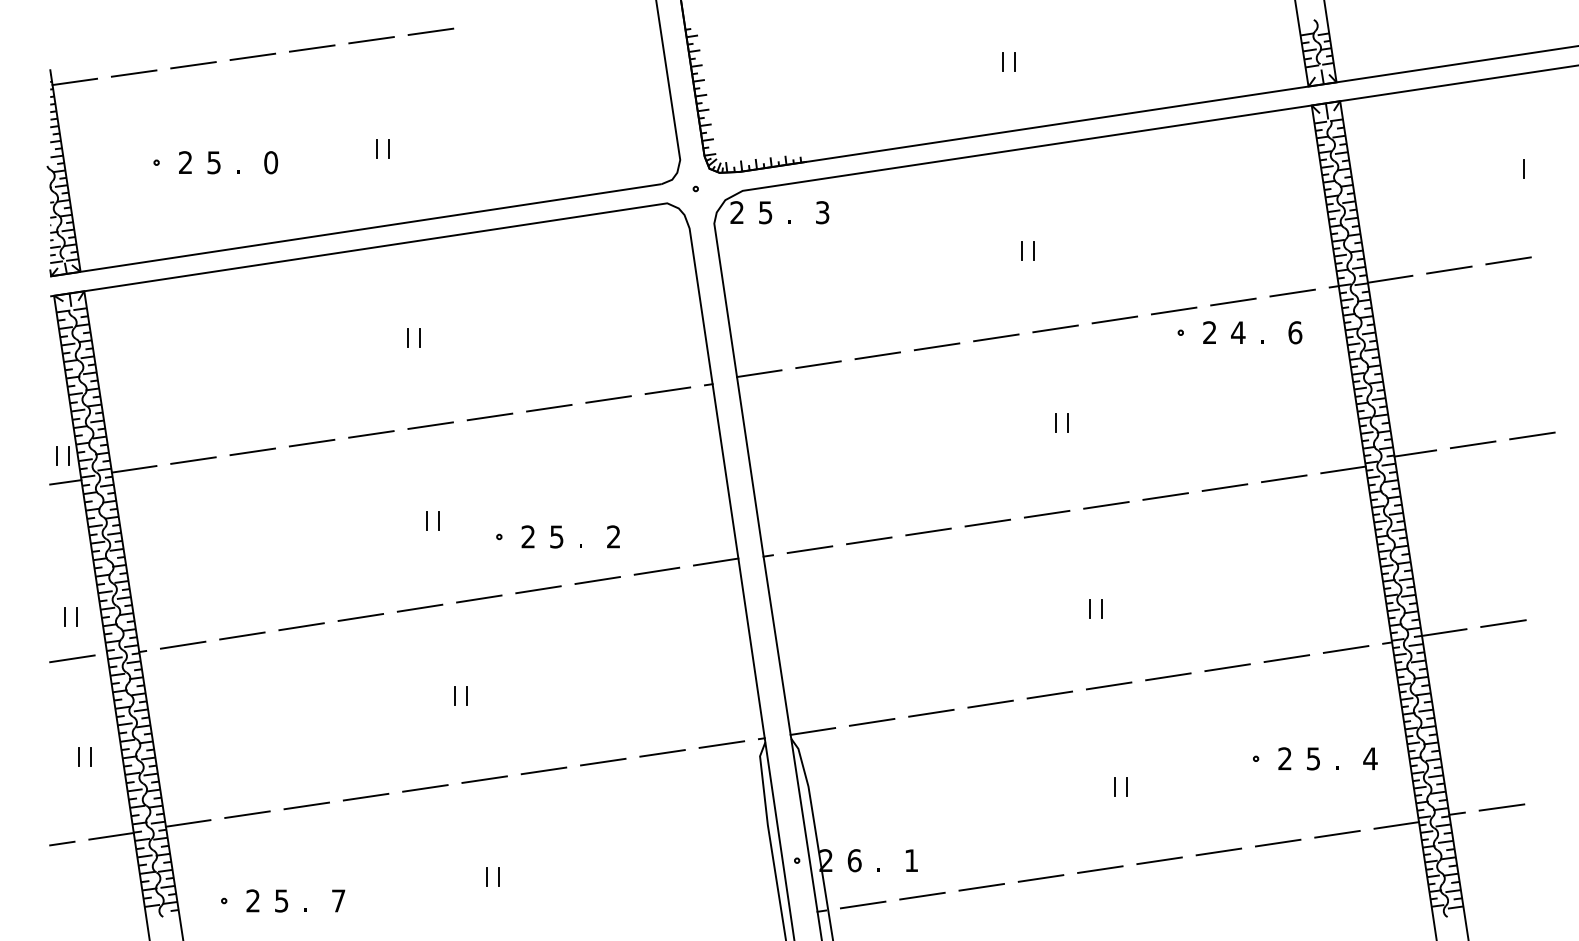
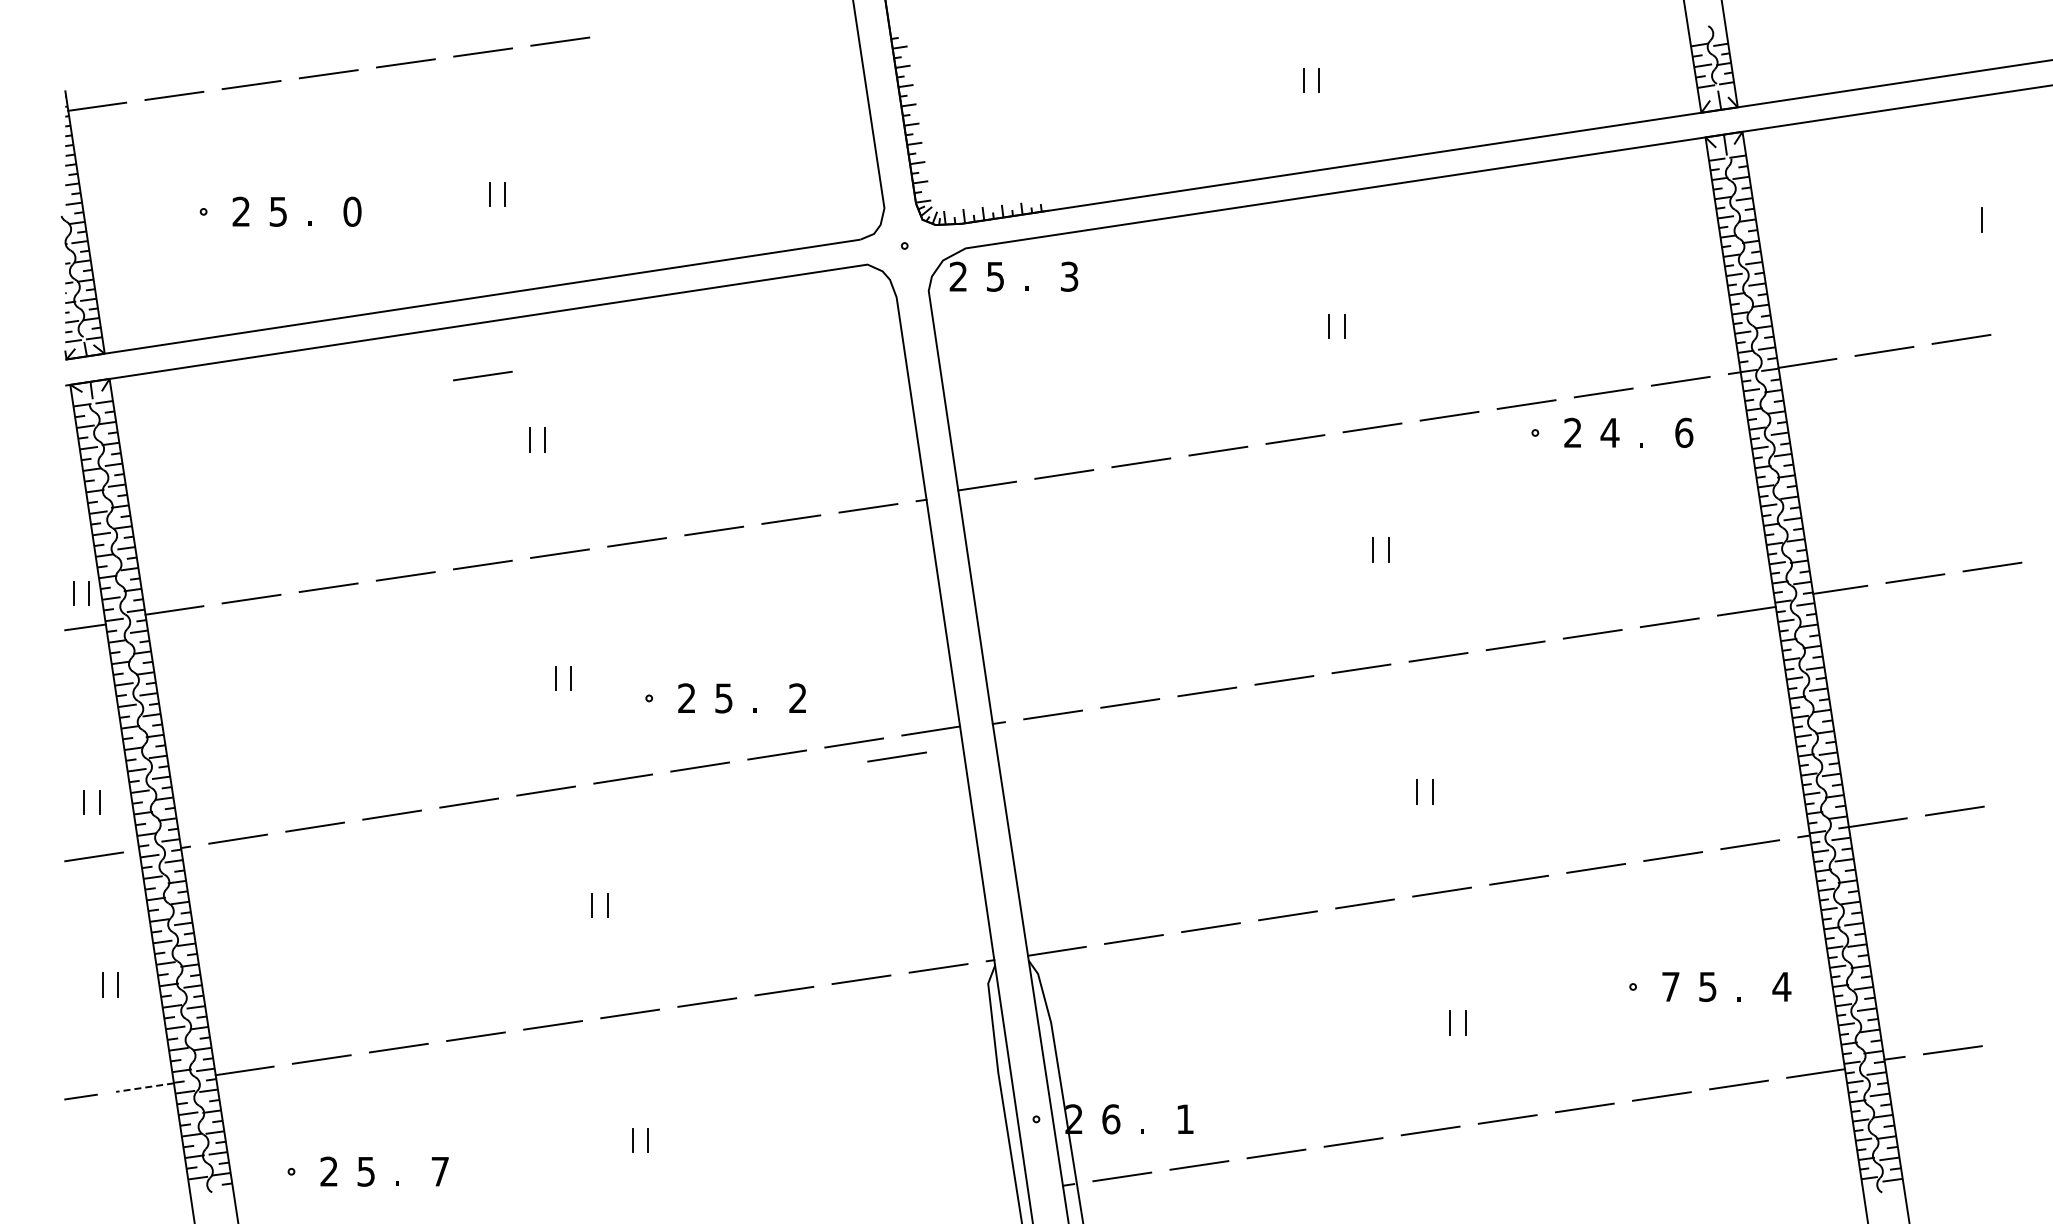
line: (371, 288) -> (482, 375), added
line: (689, 581) -> (896, 756), added
text: (1284, 758) -> (1670, 986), 2 -> 7
line: (111, 836) -> (144, 1087), solid -> dashed

